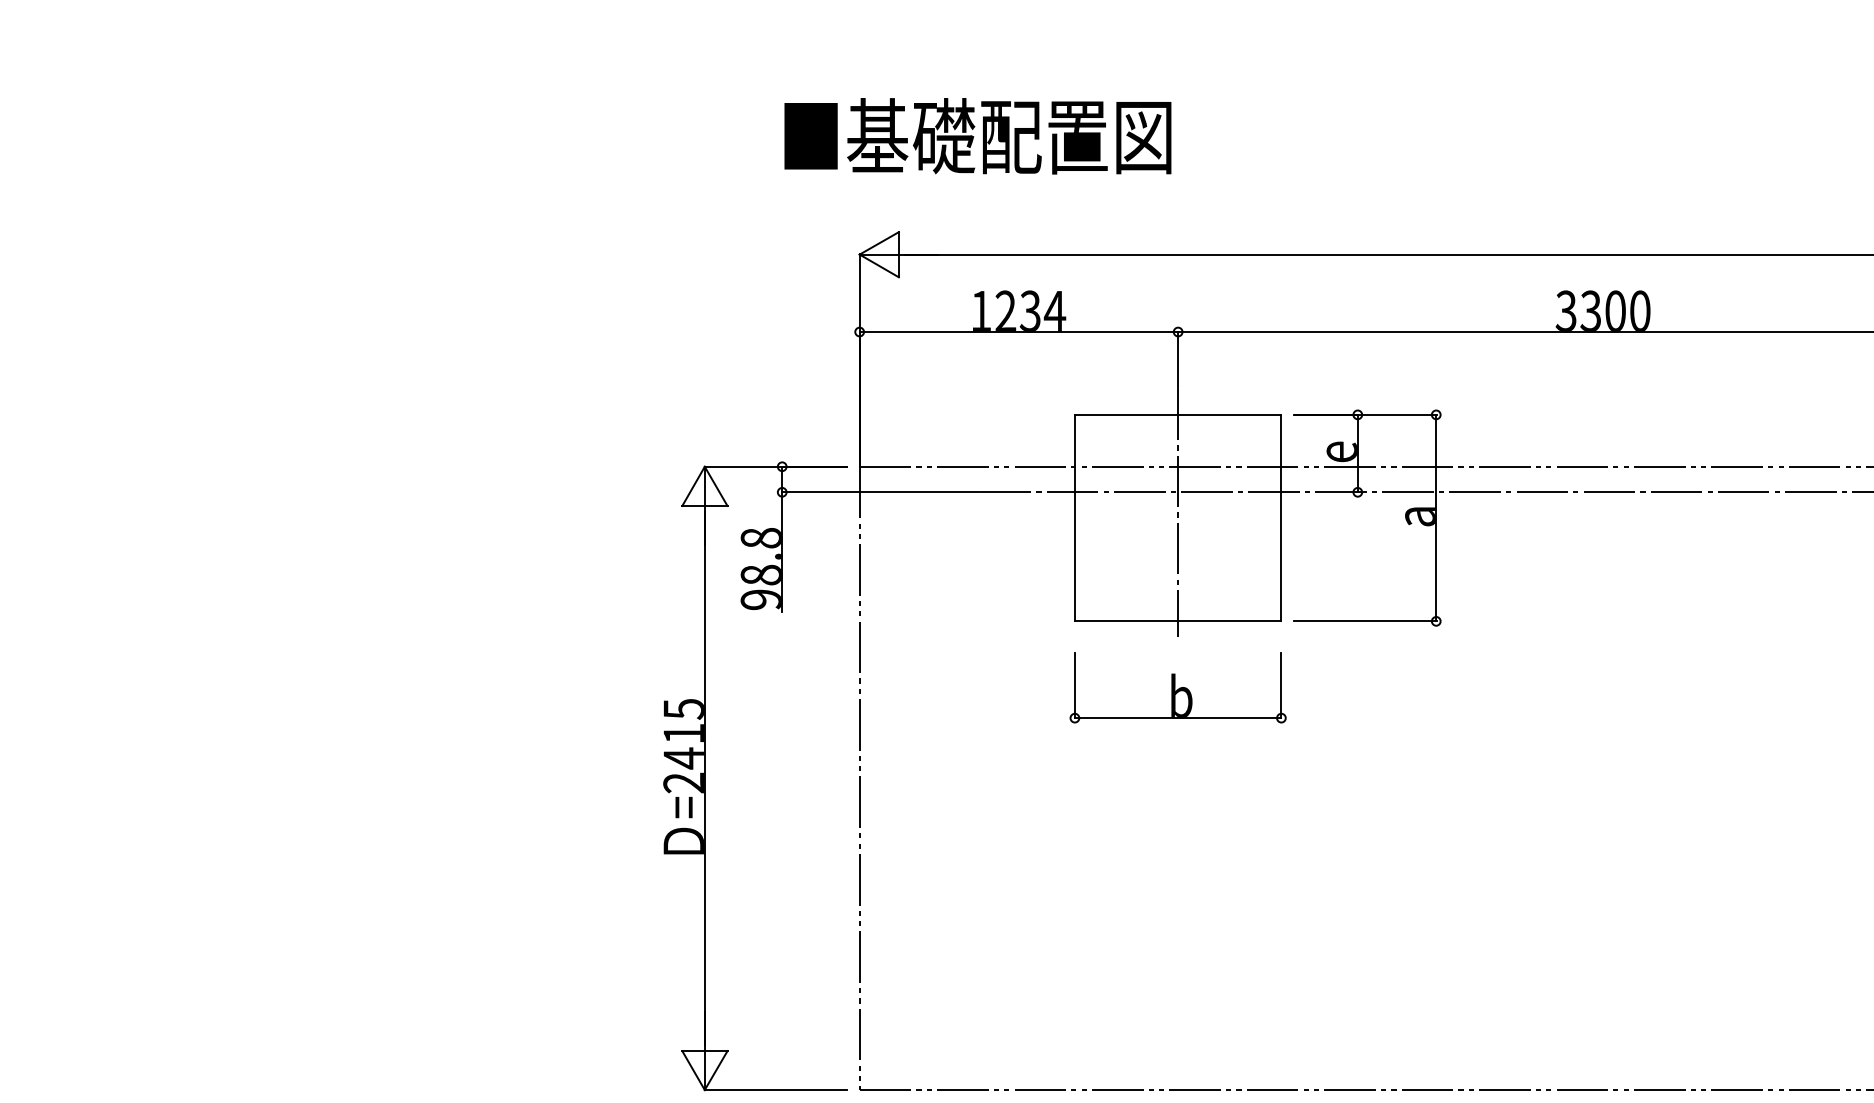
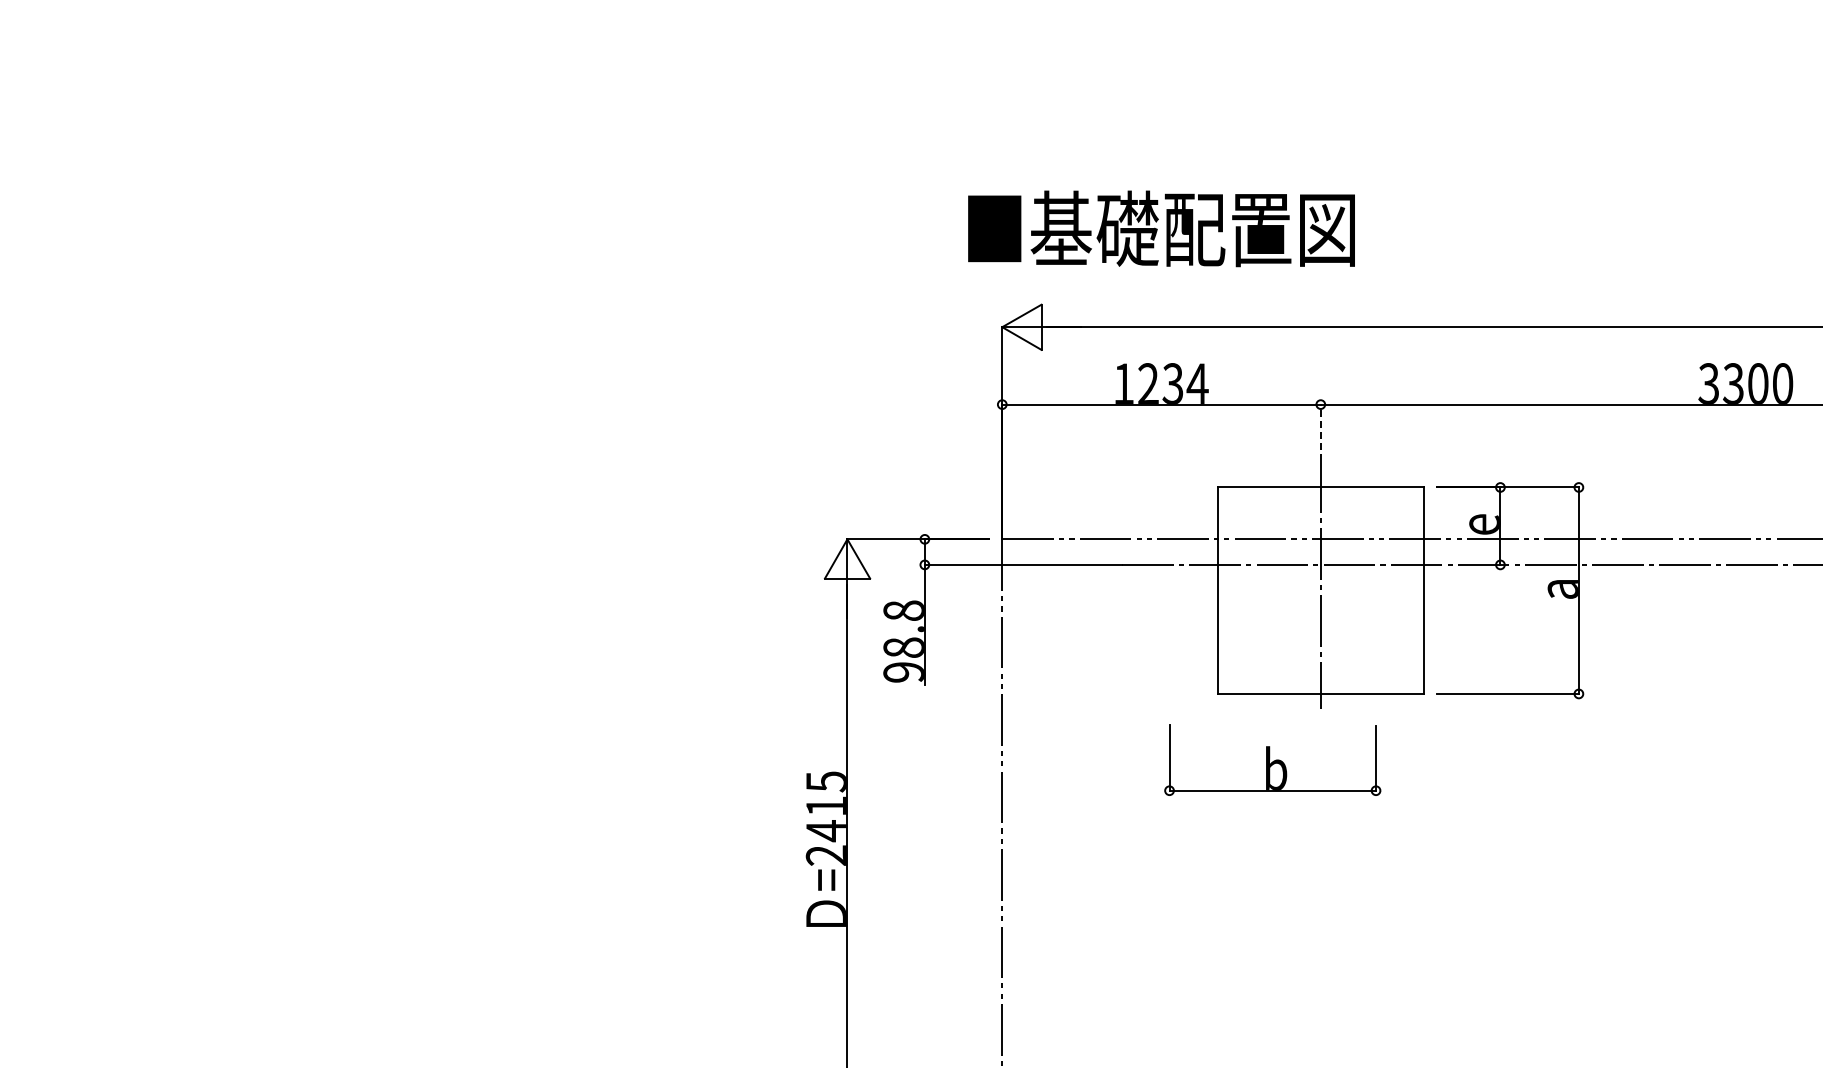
text: (977, 136) -> (1161, 229), moved
line: (1178, 359) -> (1321, 432), solid -> dashed
part: (1177, 687) -> (1272, 760), moved

